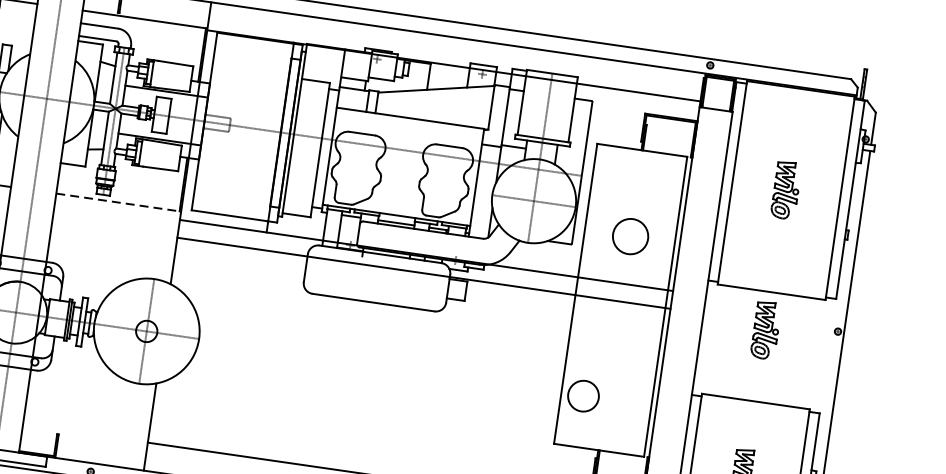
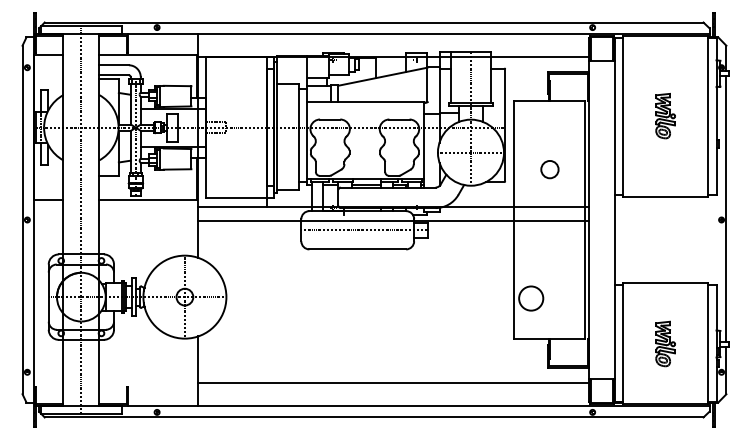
line: (118, 202) -> (148, 200), dashed -> solid
circle: (630, 236) -> (549, 169), size x0.62
line: (385, 279) -> (364, 230), added
part: (765, 330) -> (665, 227), removed

